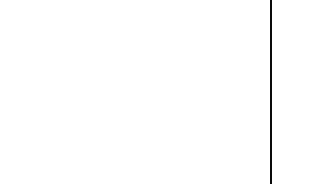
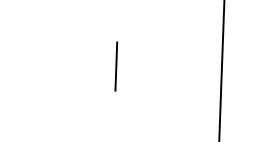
line: (165, 76) -> (116, 66), added

